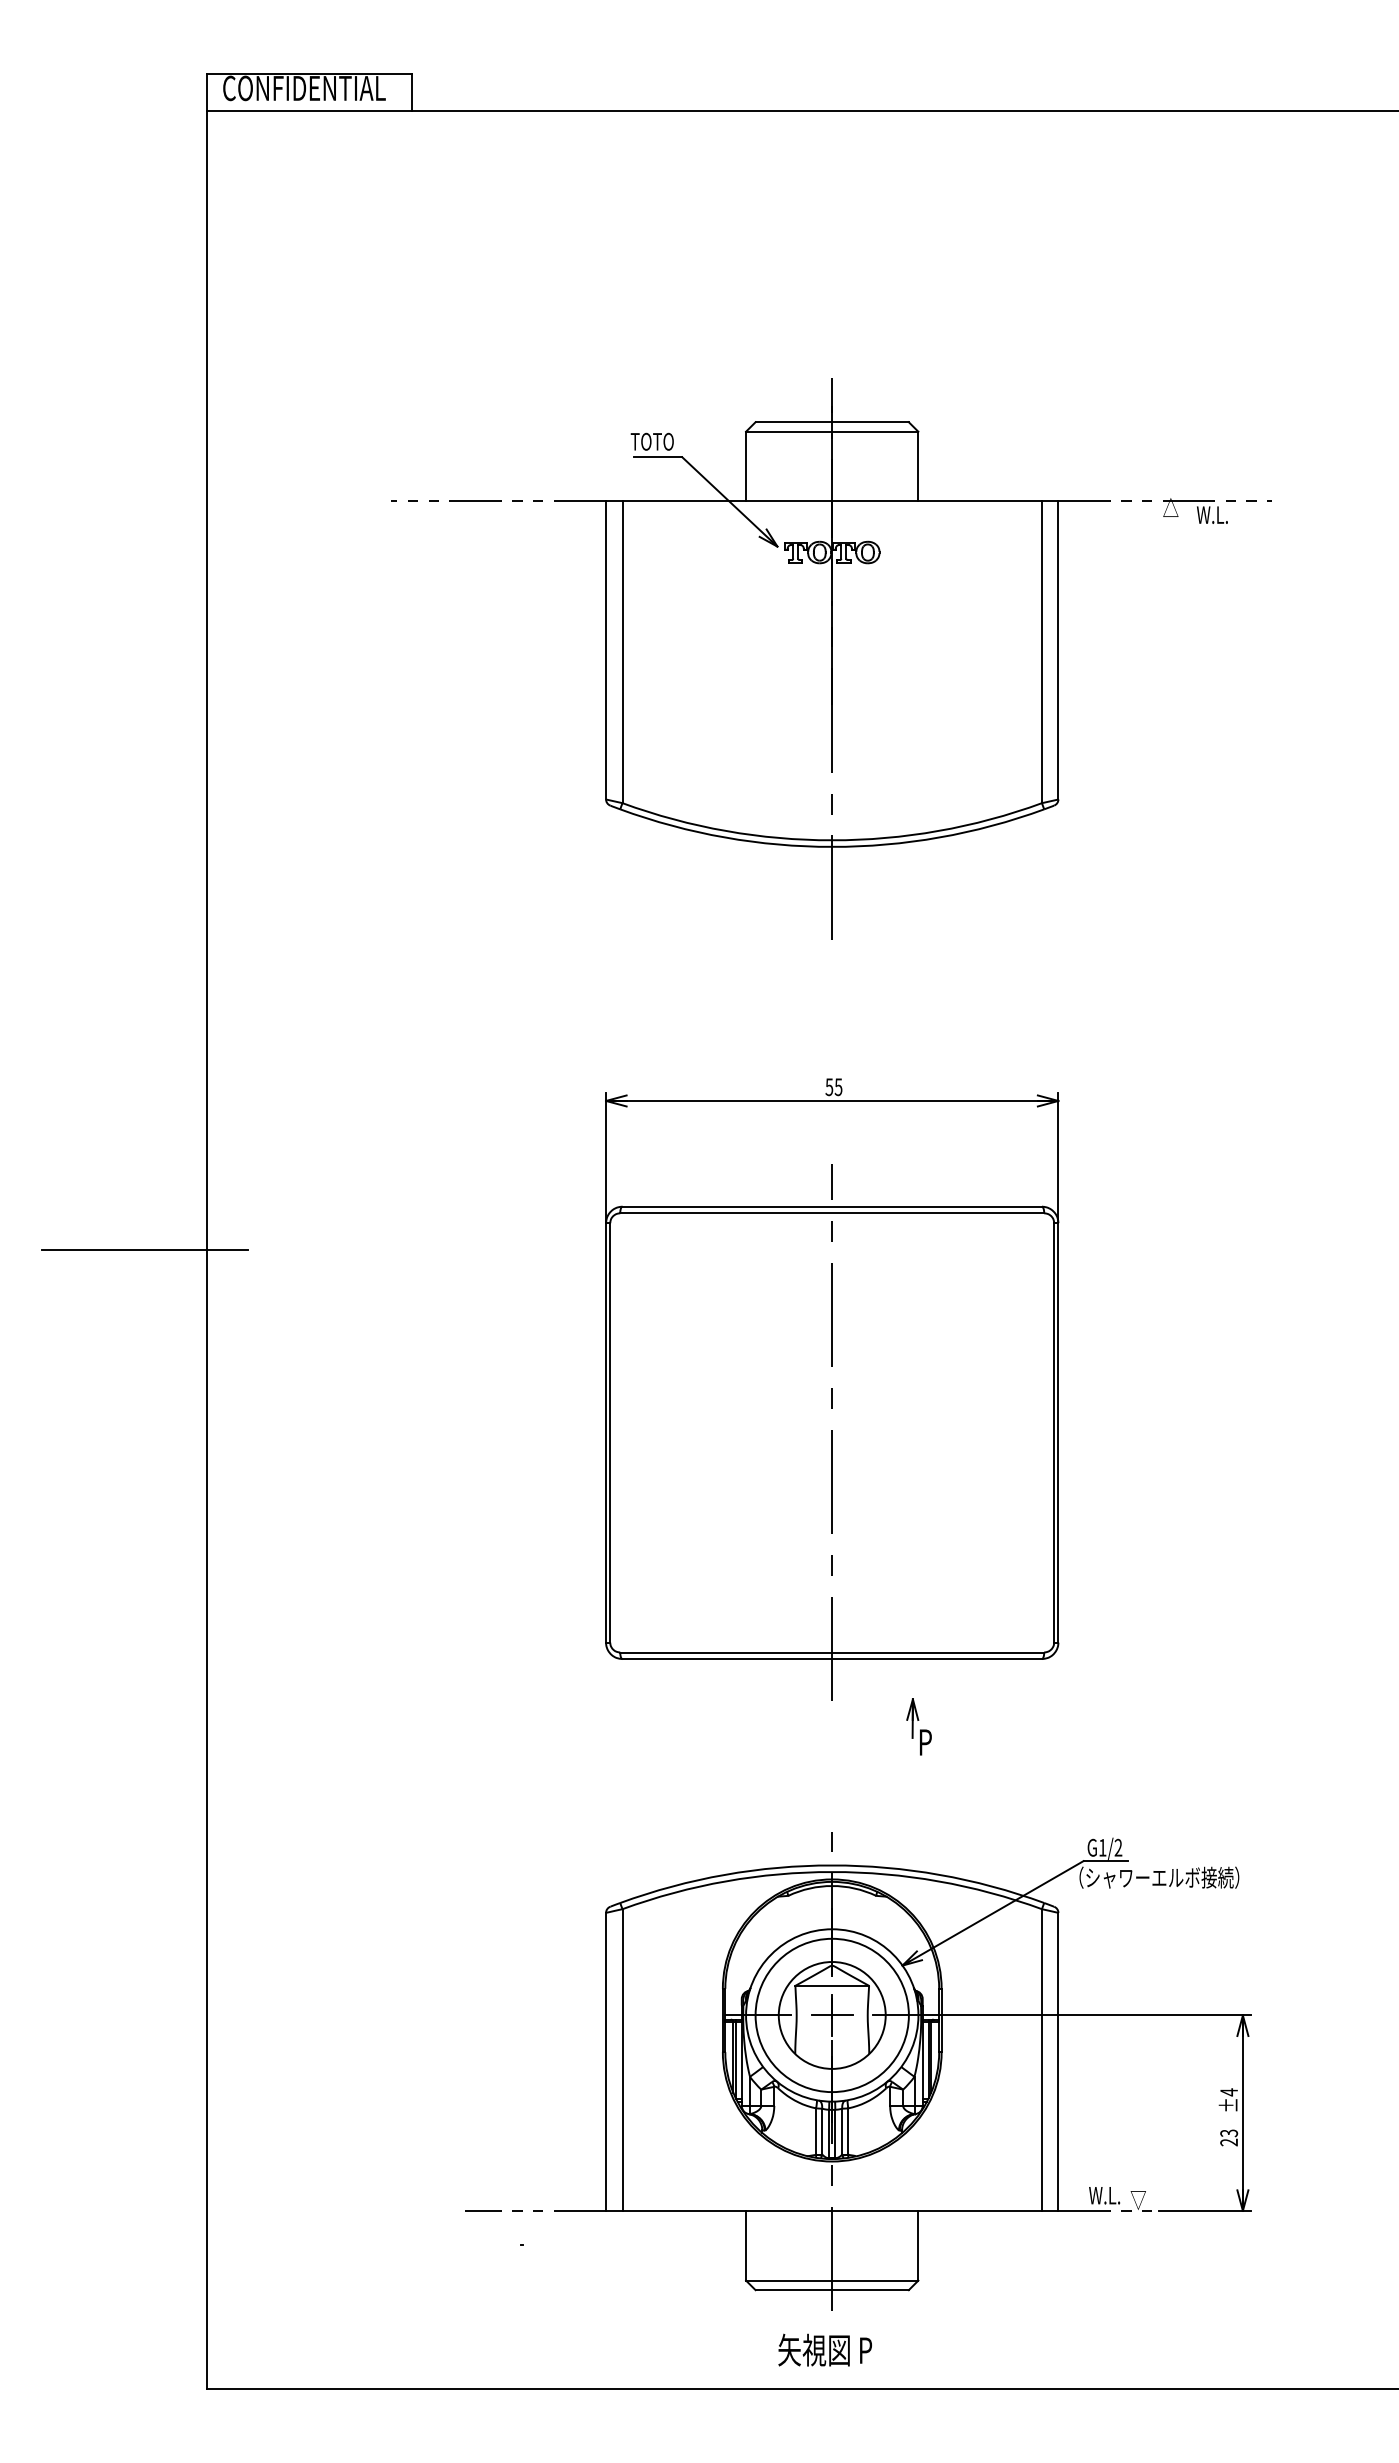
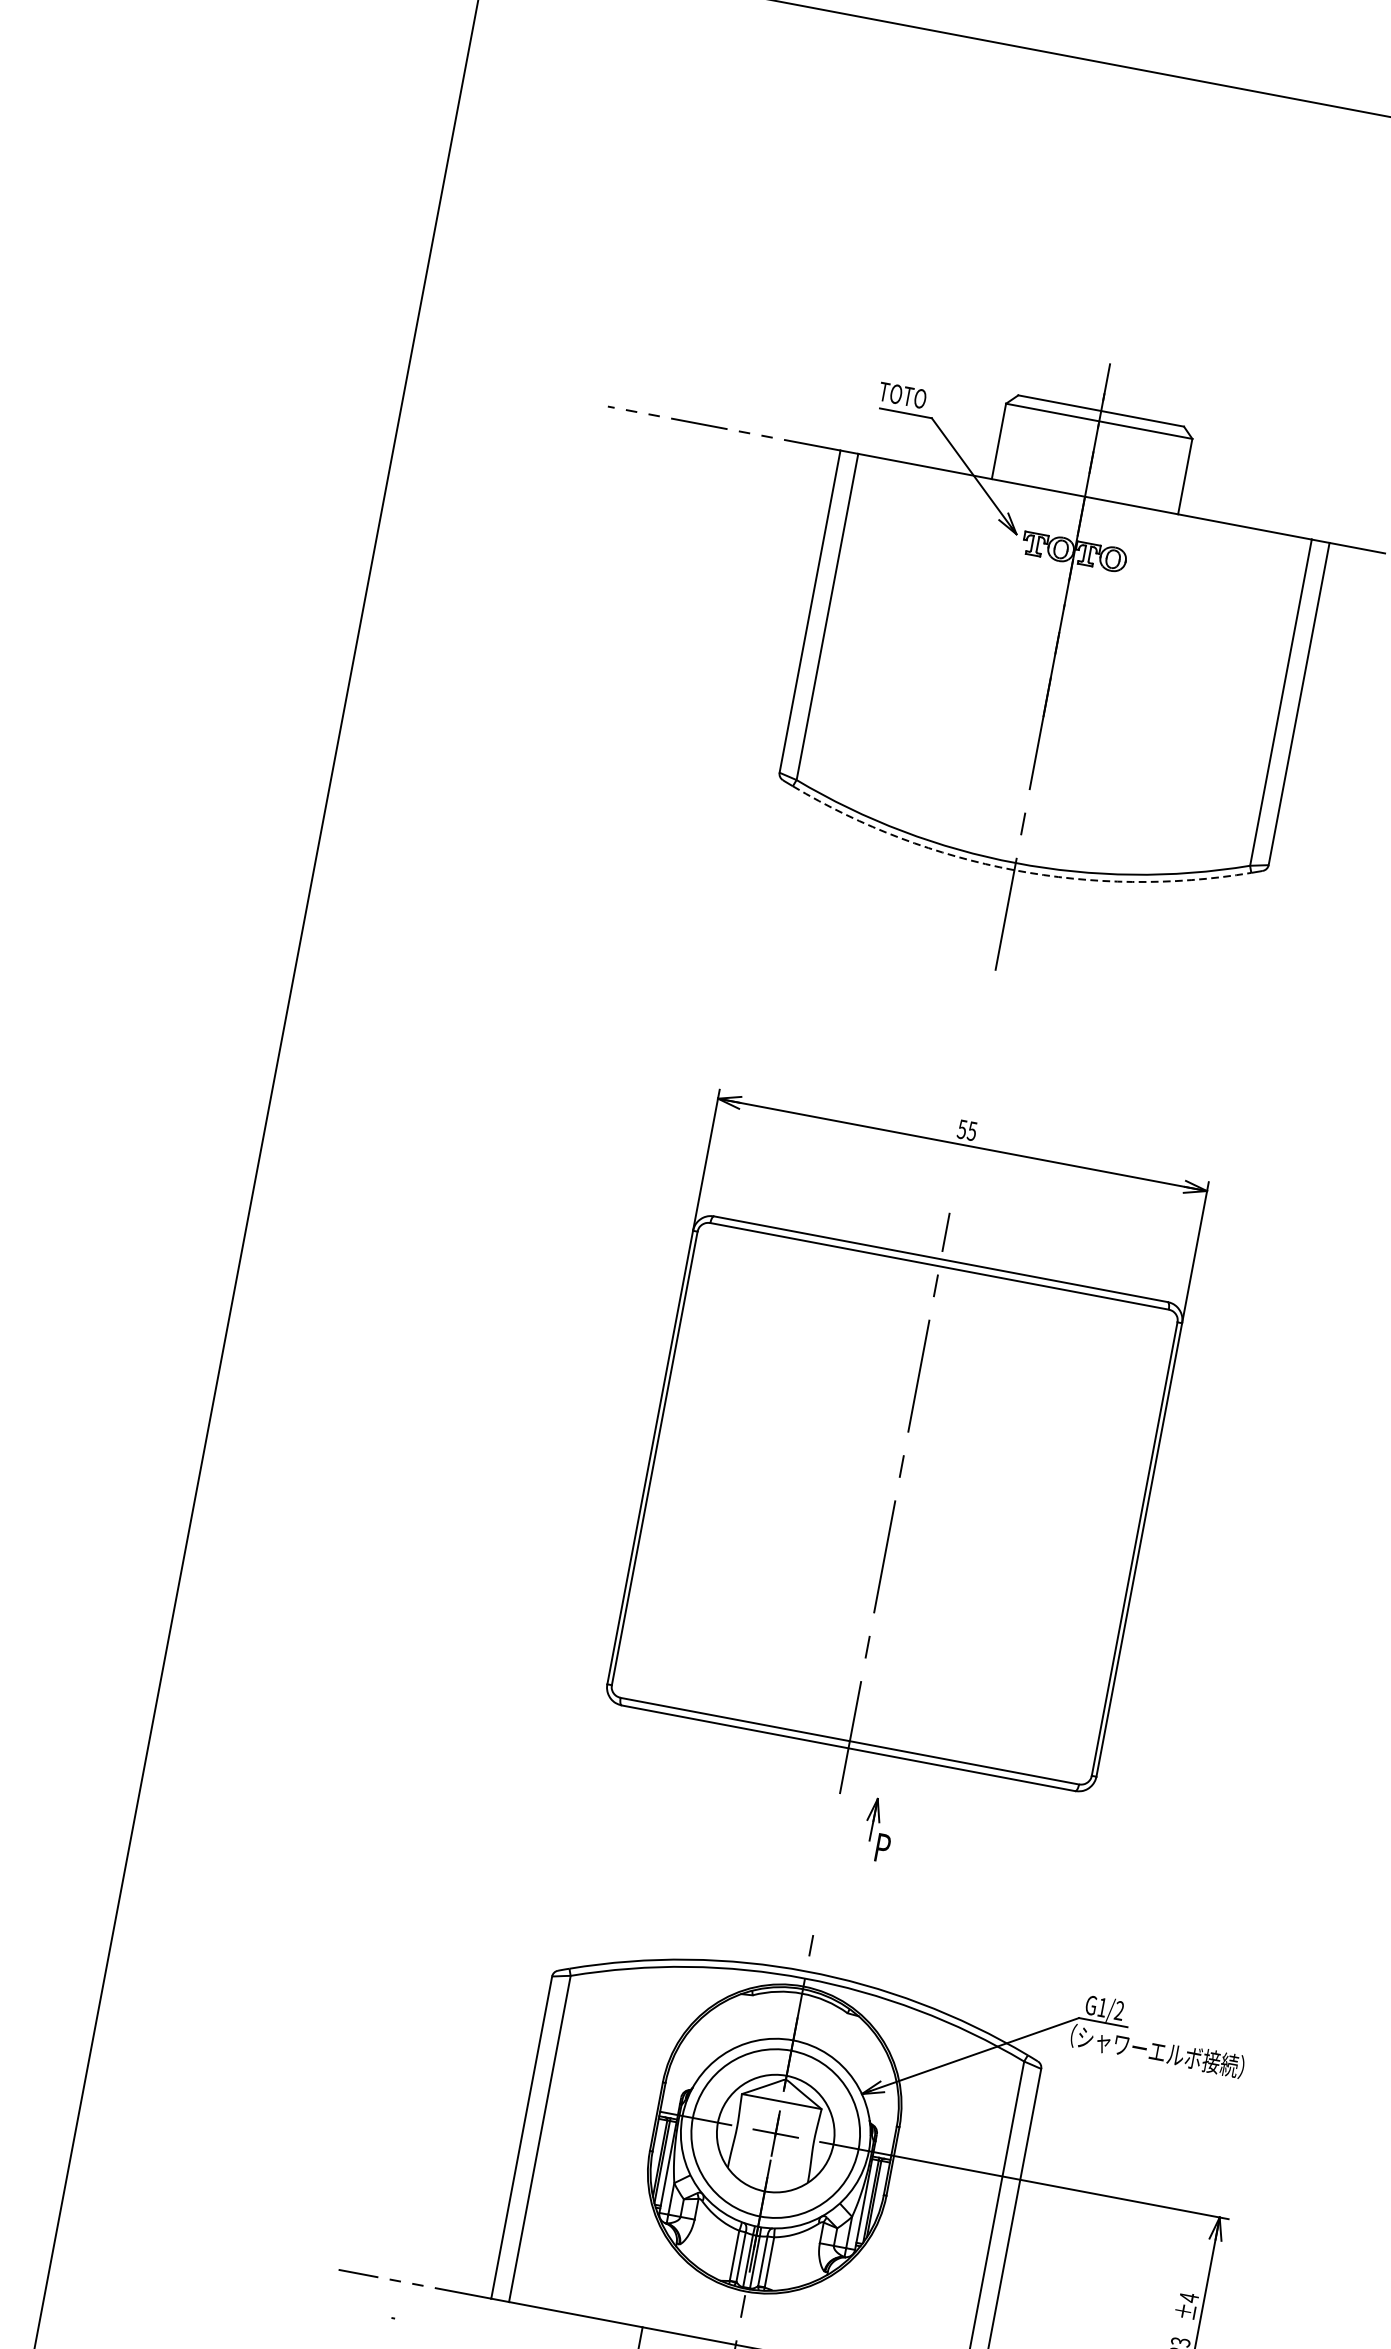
arc: (832, 846) -> (1014, 869), solid -> dashed
line: (144, 1250) -> (188, 1166), removed
part: (918, 1726) -> (878, 1829), moved

